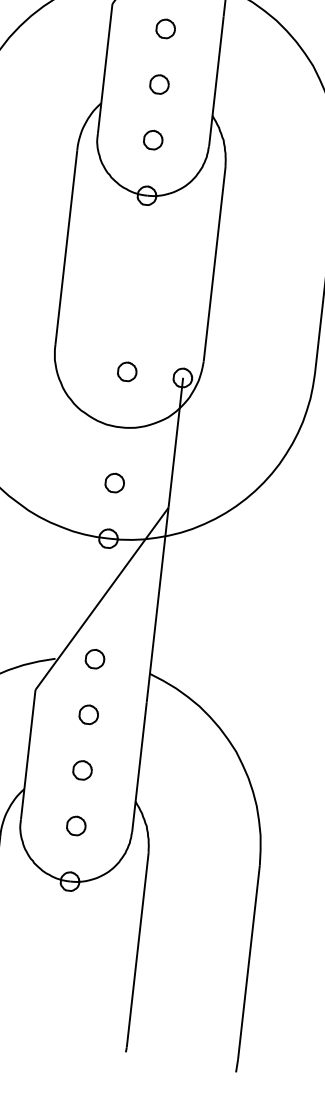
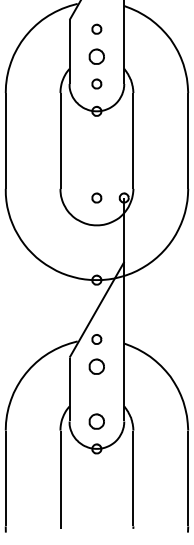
part: (158, 84) -> (96, 56), size x1.6
part: (114, 482) -> (96, 252), removed
part: (88, 714) -> (96, 366), size x1.6
part: (81, 768) -> (96, 393), removed
part: (75, 825) -> (96, 421), size x1.6

